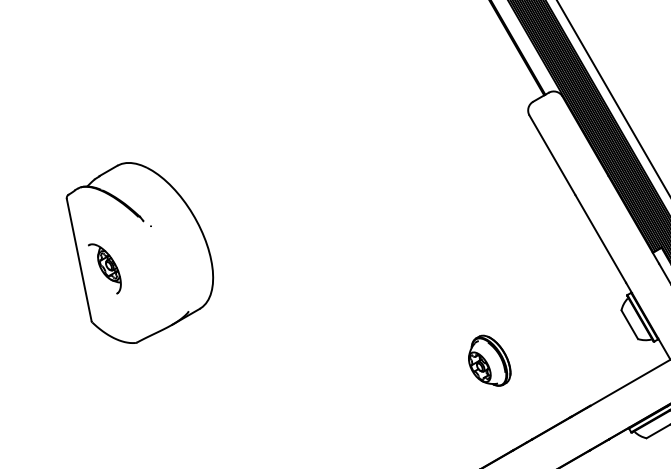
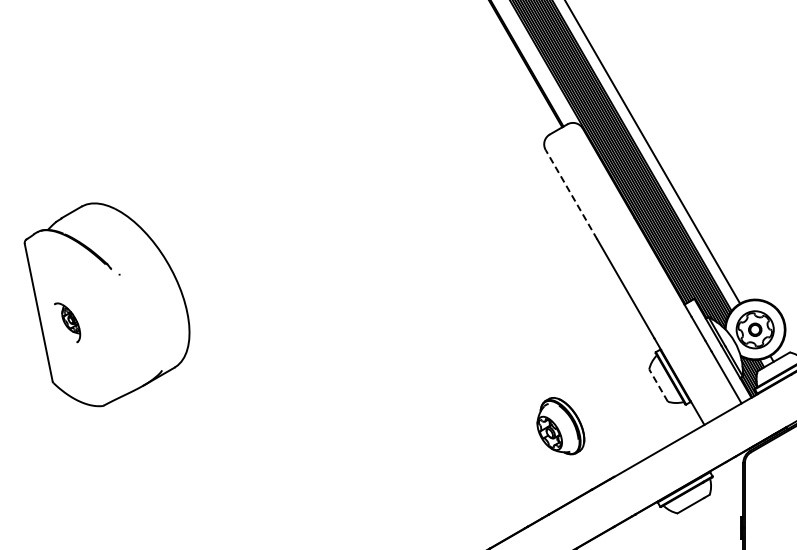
line: (552, 155) -> (571, 194), solid -> dashed
part: (104, 268) -> (67, 322), size x0.7
line: (629, 324) -> (658, 385), solid -> dashed
part: (489, 361) -> (560, 426), moved

